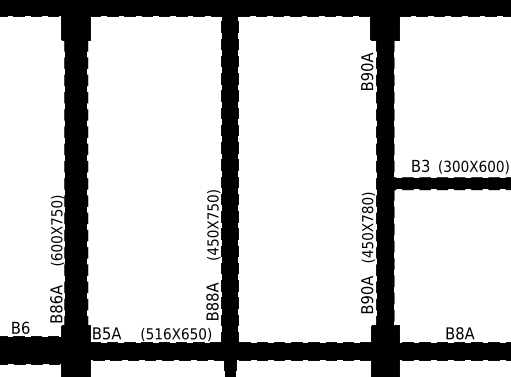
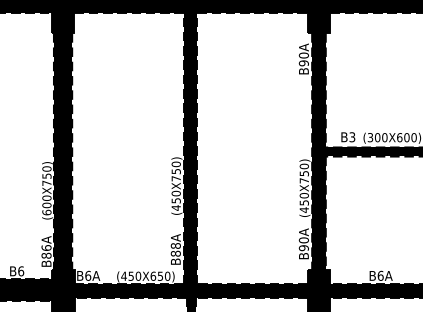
text: (366, 209) -> (303, 173), (450X780) -> (450X750)
text: (106, 332) -> (88, 275), B5A -> B6A
text: (158, 332) -> (131, 275), (516X650) -> (450X650)
text: (459, 332) -> (380, 275), B8A -> B6A

